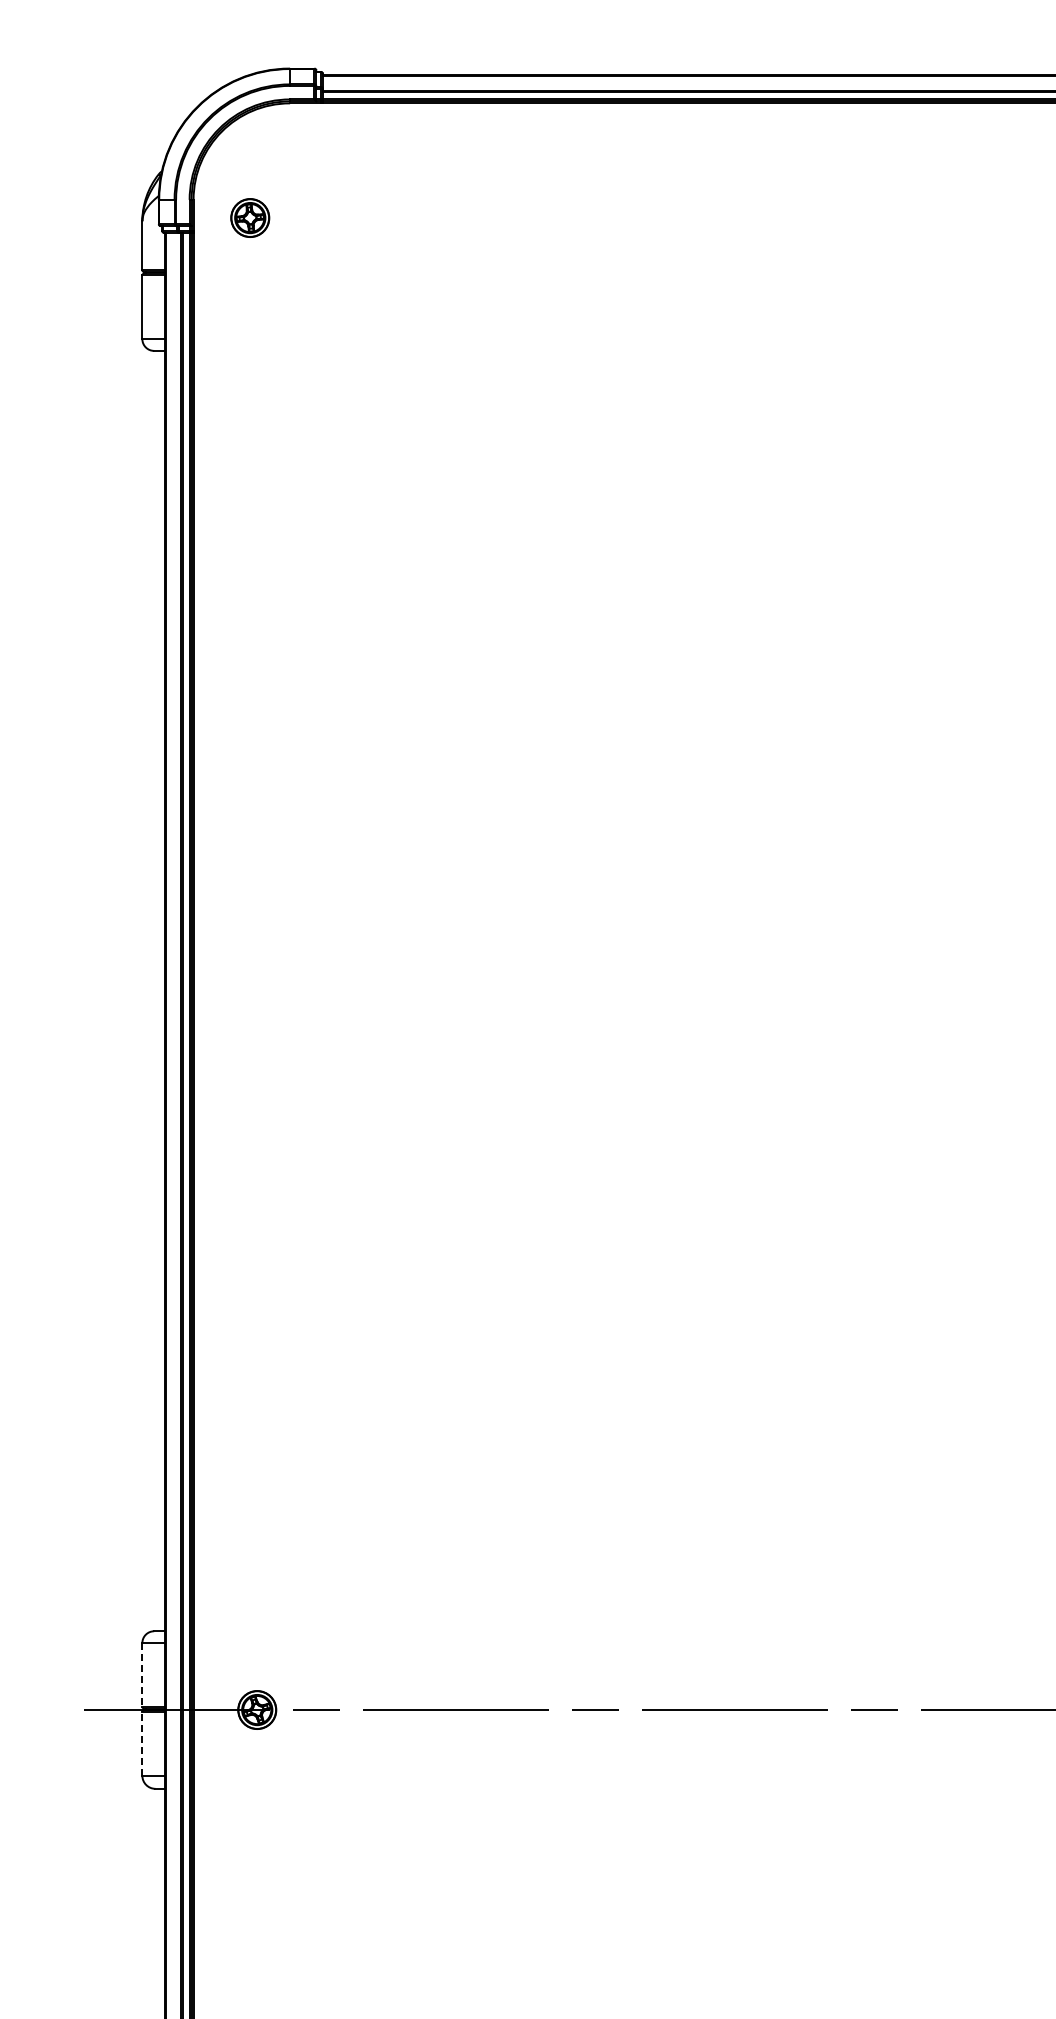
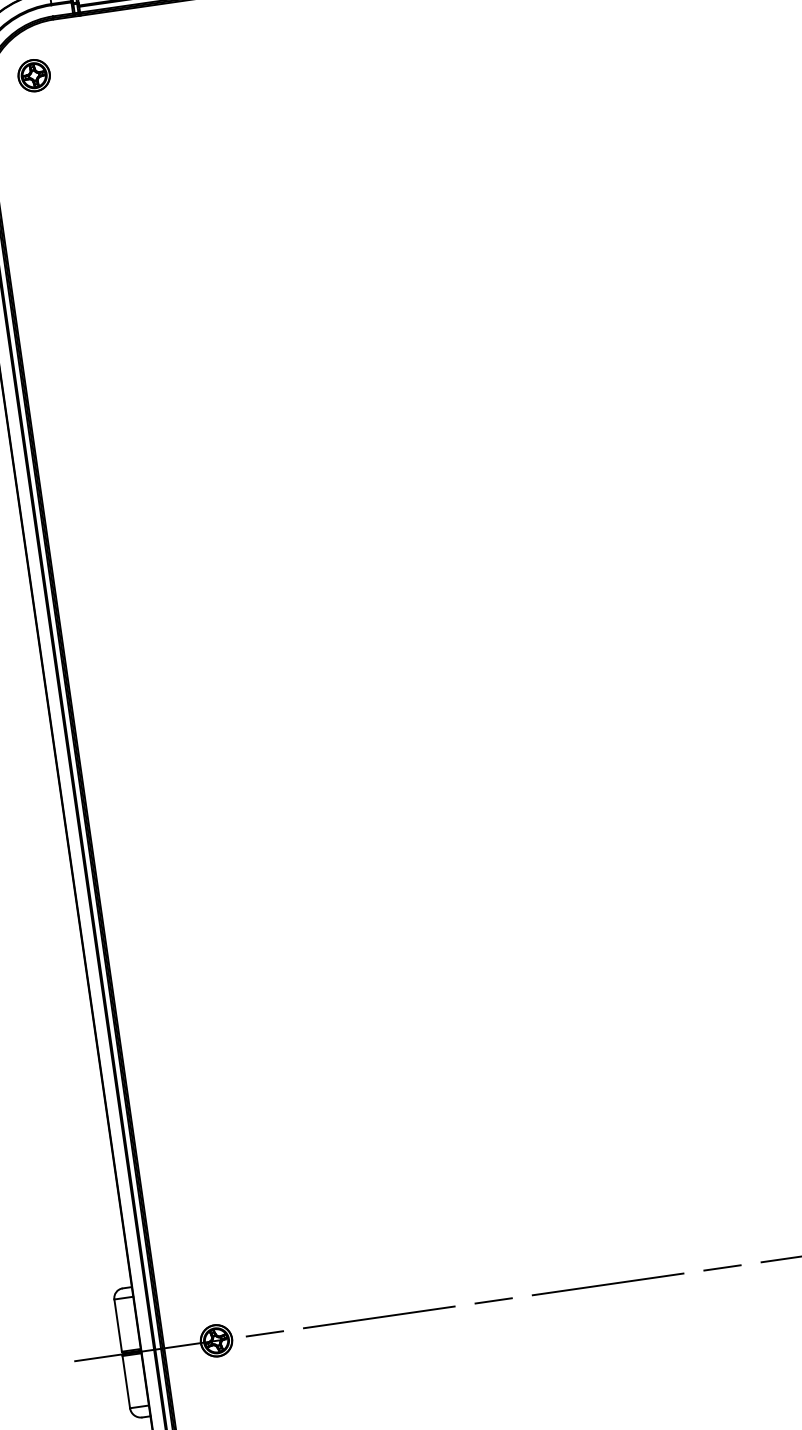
part: (250, 217) -> (34, 75), moved
line: (142, 1674) -> (118, 1325), dashed -> solid
line: (142, 1743) -> (126, 1381), dashed -> solid

